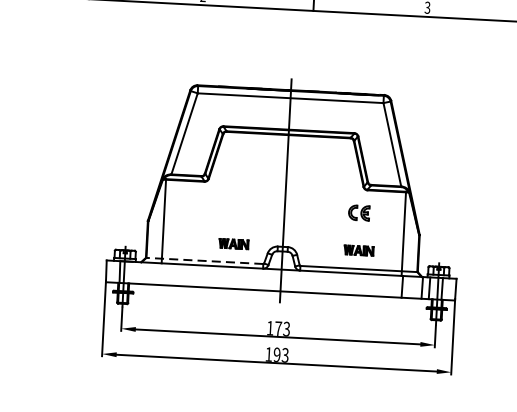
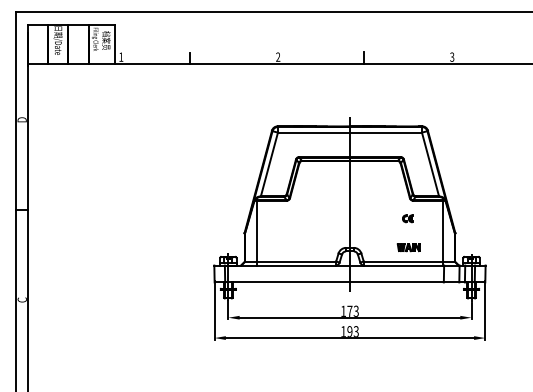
part: (359, 212) -> (407, 218), size x0.62
part: (233, 243) -> (311, 247), removed
line: (205, 260) -> (290, 261), dashed -> solid

